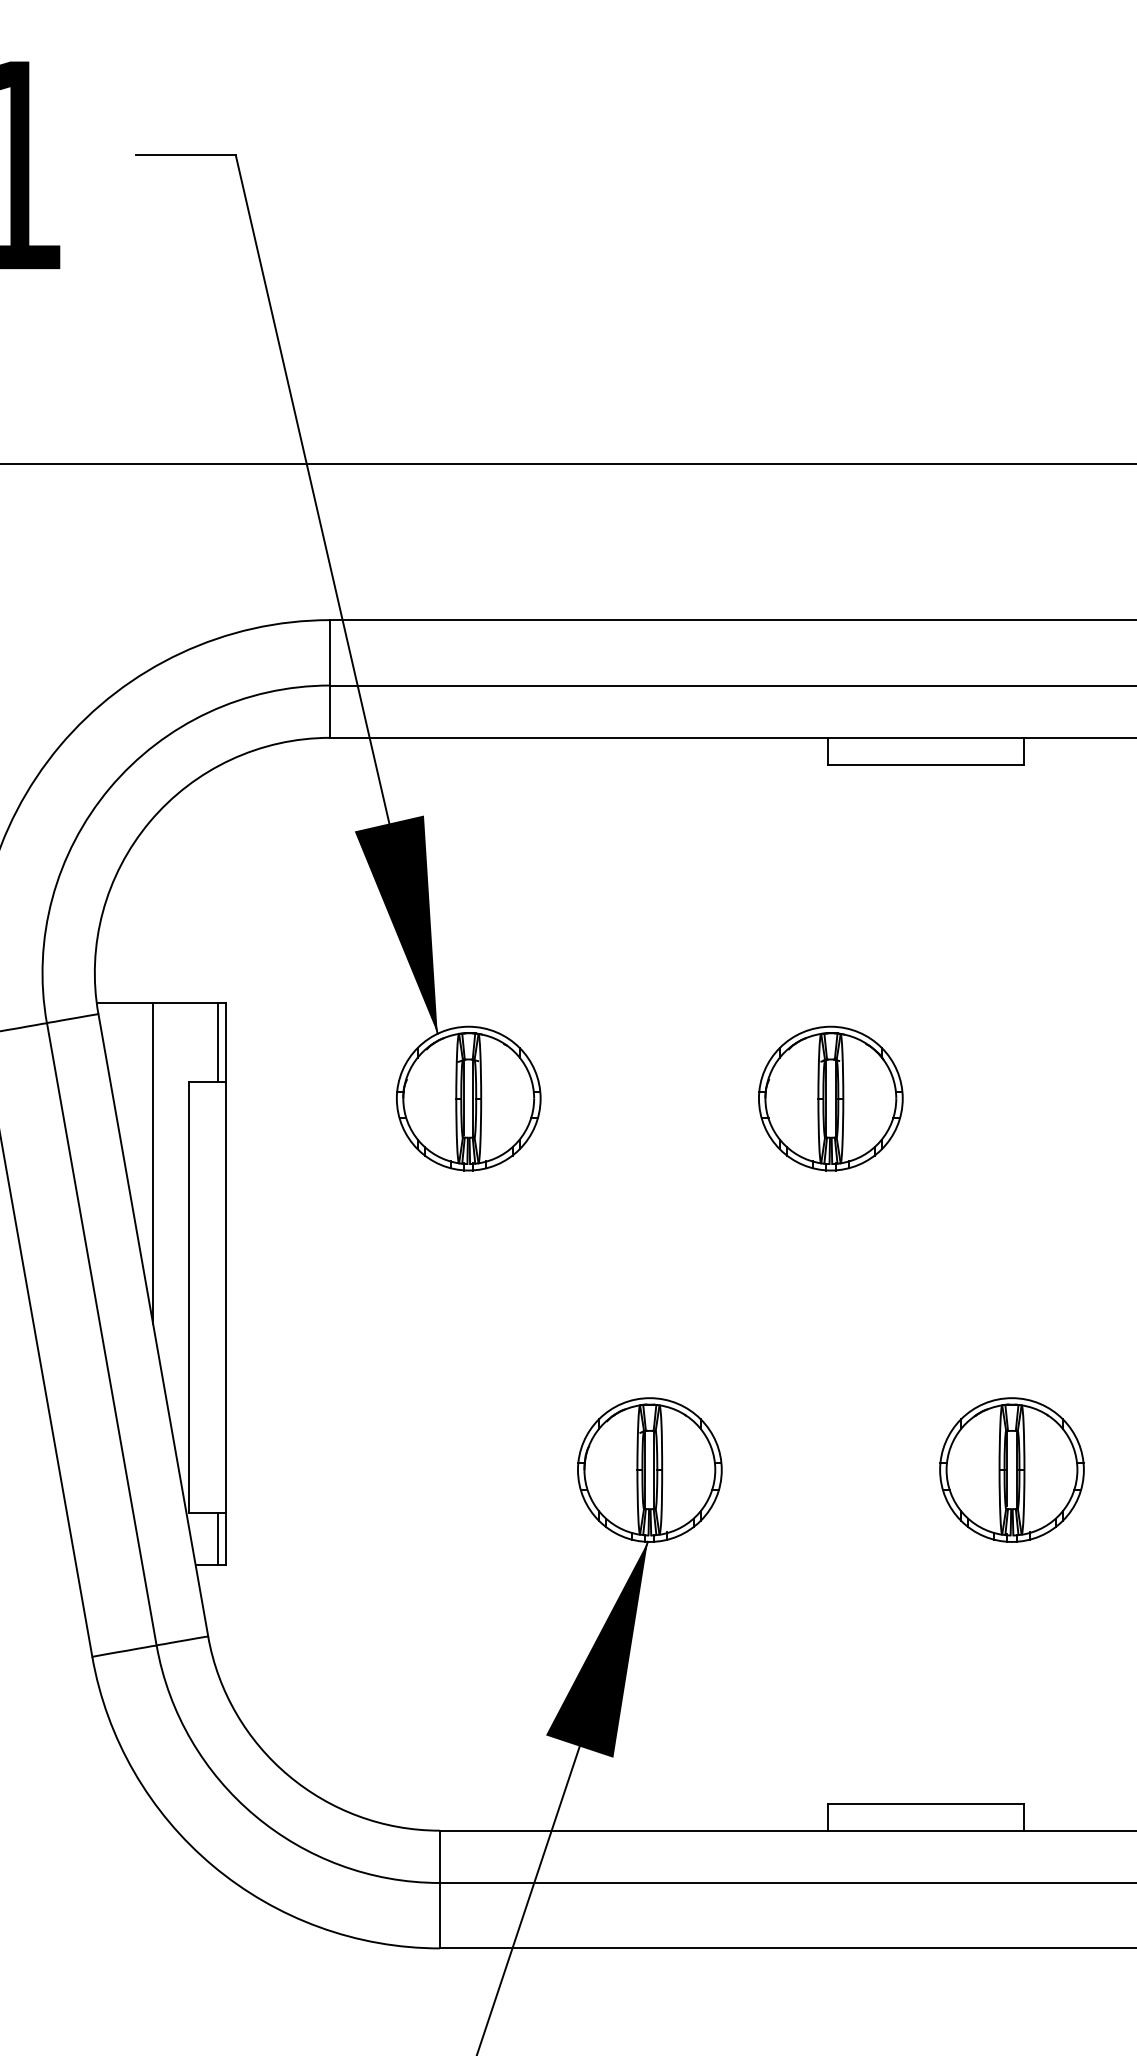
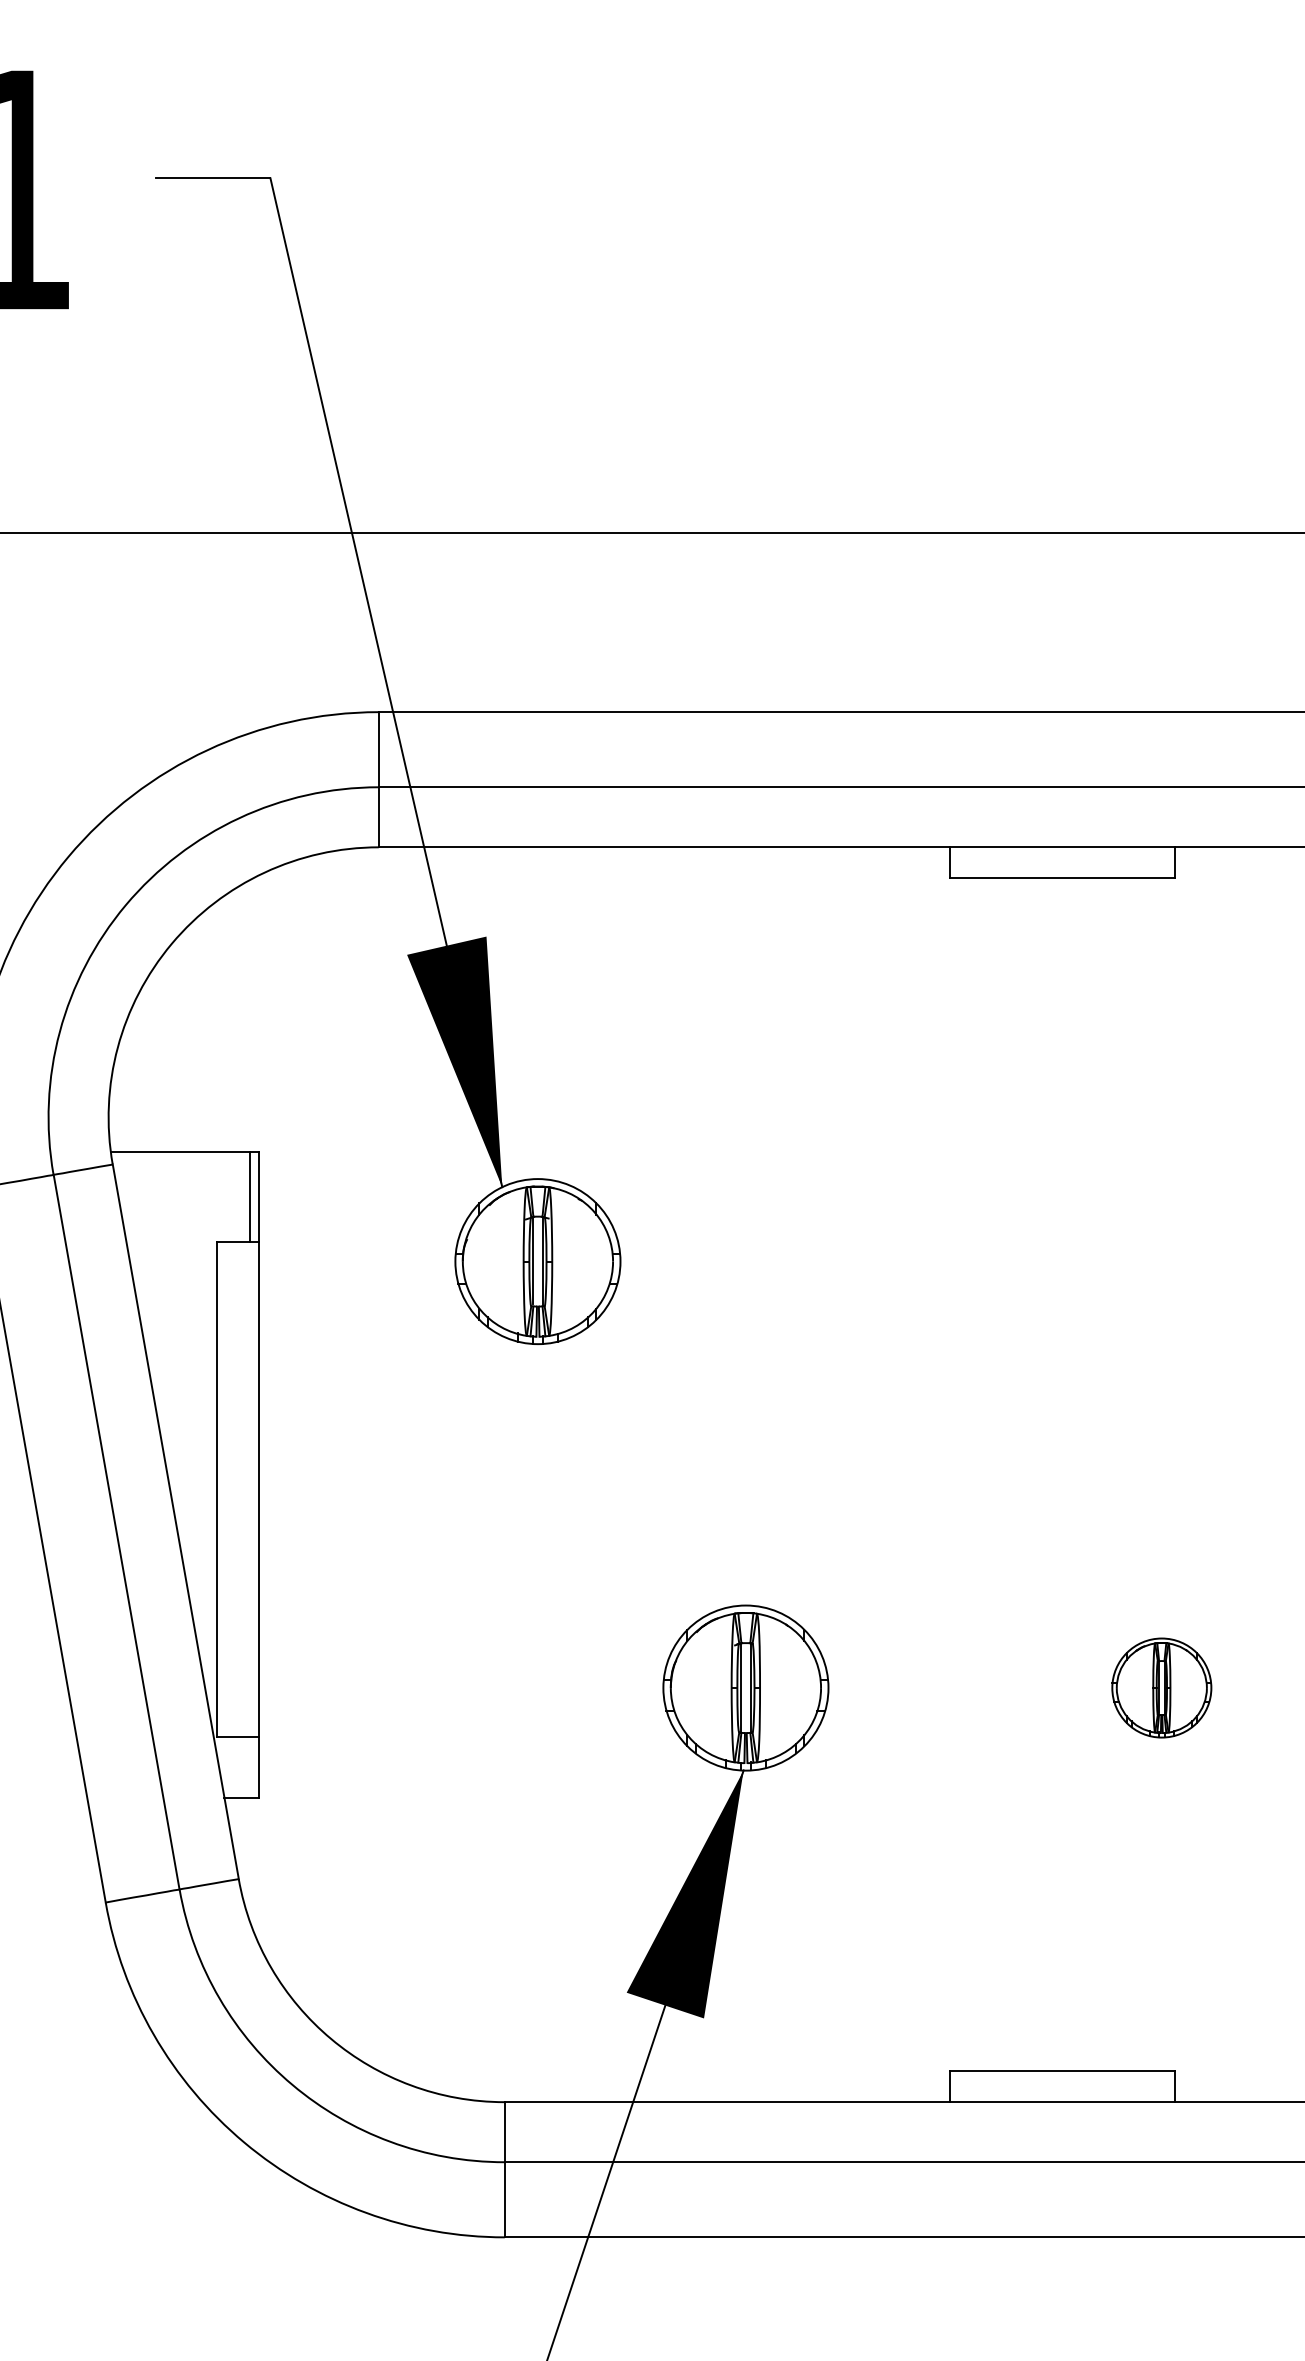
part: (830, 1098) -> (953, 1261), removed
line: (153, 1163) -> (175, 1336), removed
part: (1011, 1469) -> (1161, 1687), size x0.6
line: (218, 1539) -> (250, 1767), removed

